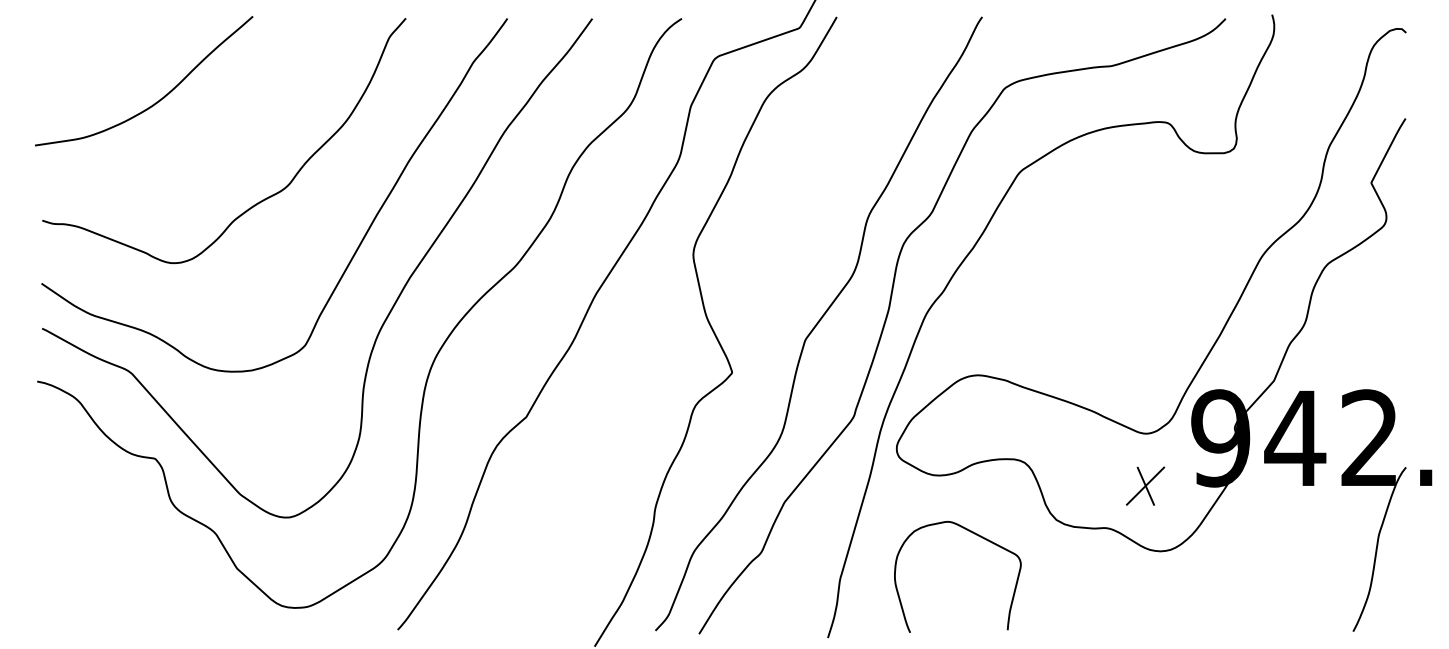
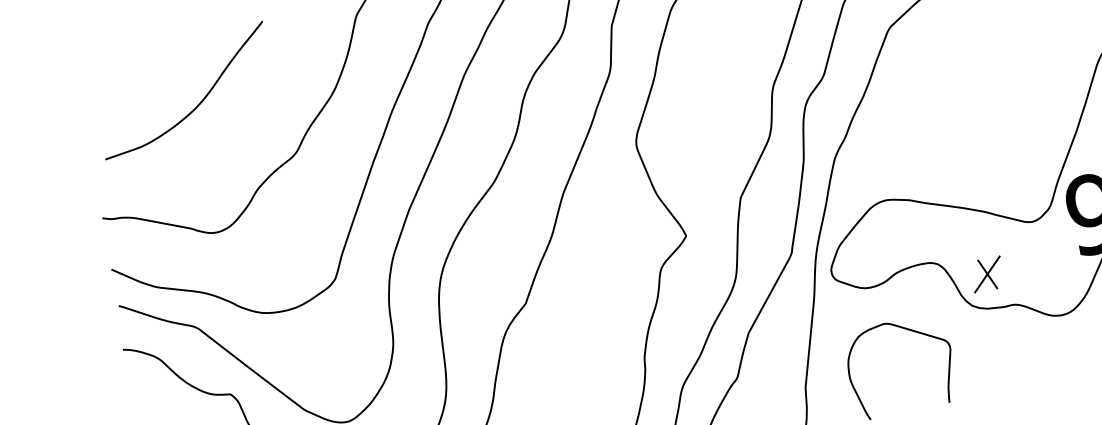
curve: (156, 101) -> (197, 105), moved
part: (1145, 485) -> (987, 273), moved

